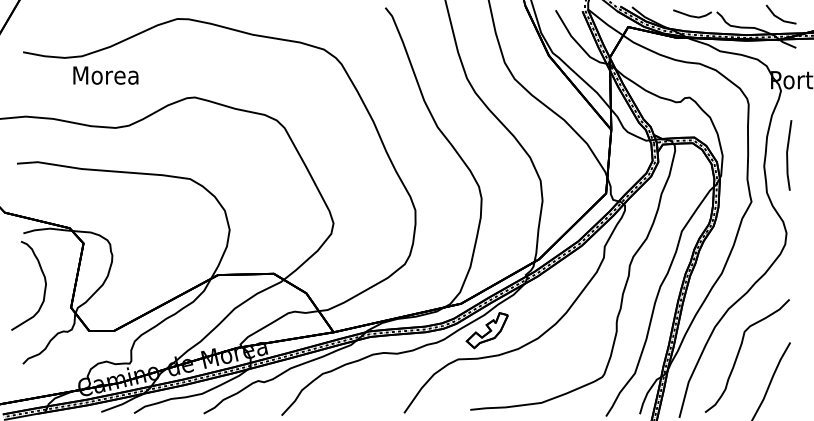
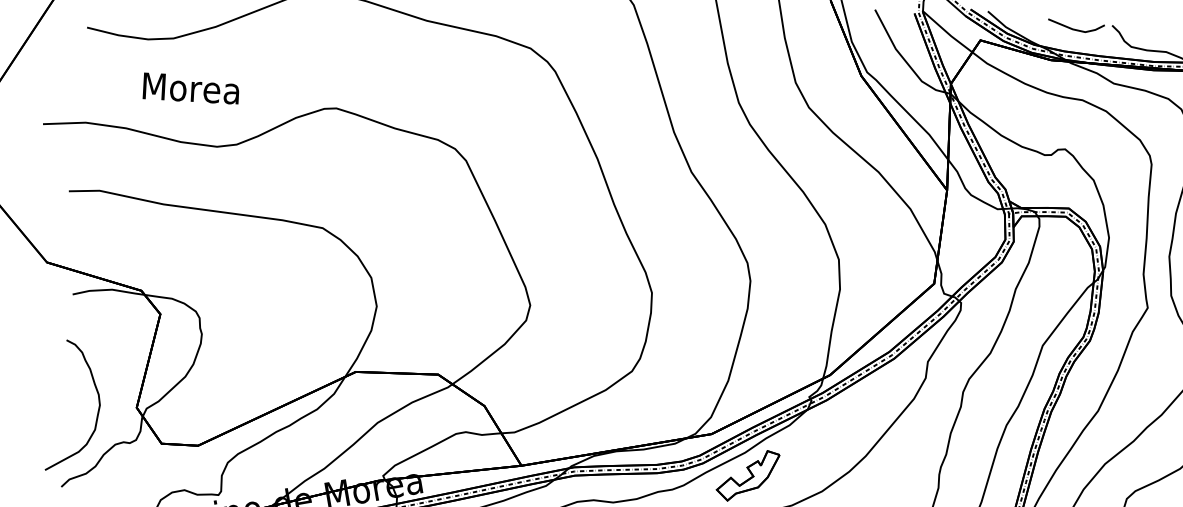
text: (105, 75) -> (190, 88), moved
curve: (44, 286) -> (97, 408), moved

